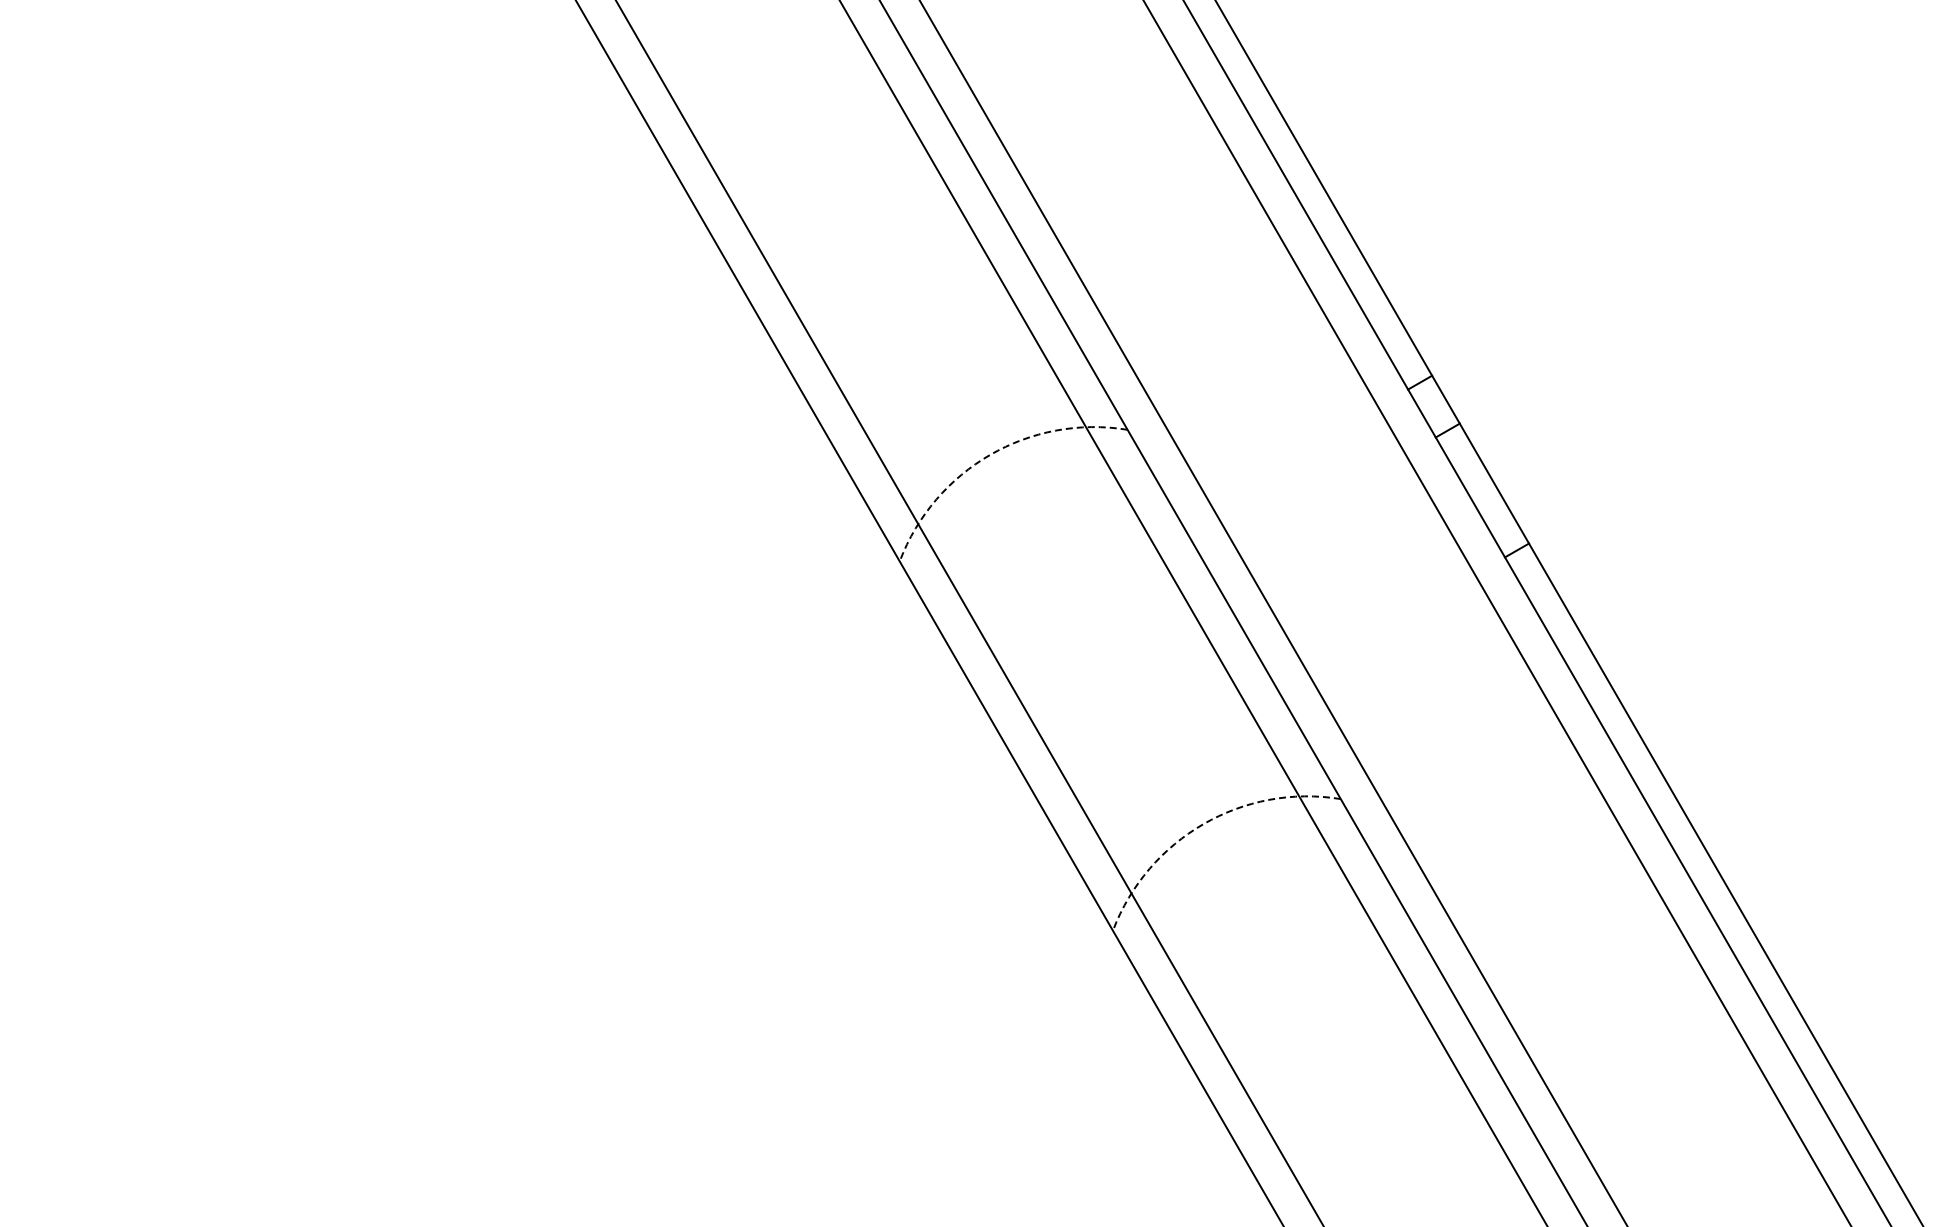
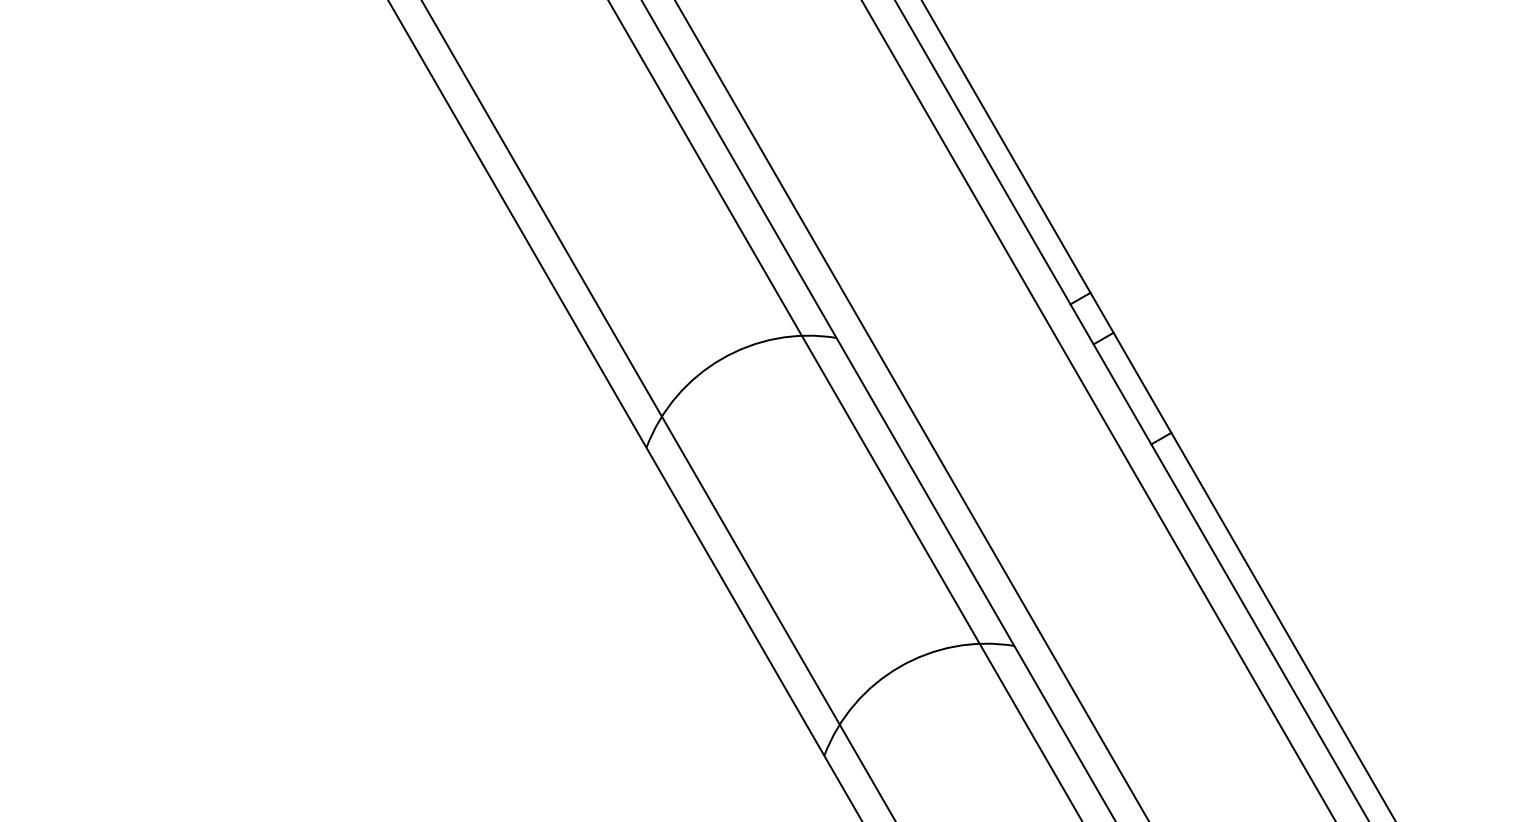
arc: (990, 454) -> (722, 358), dashed -> solid
arc: (1203, 824) -> (899, 667), dashed -> solid

